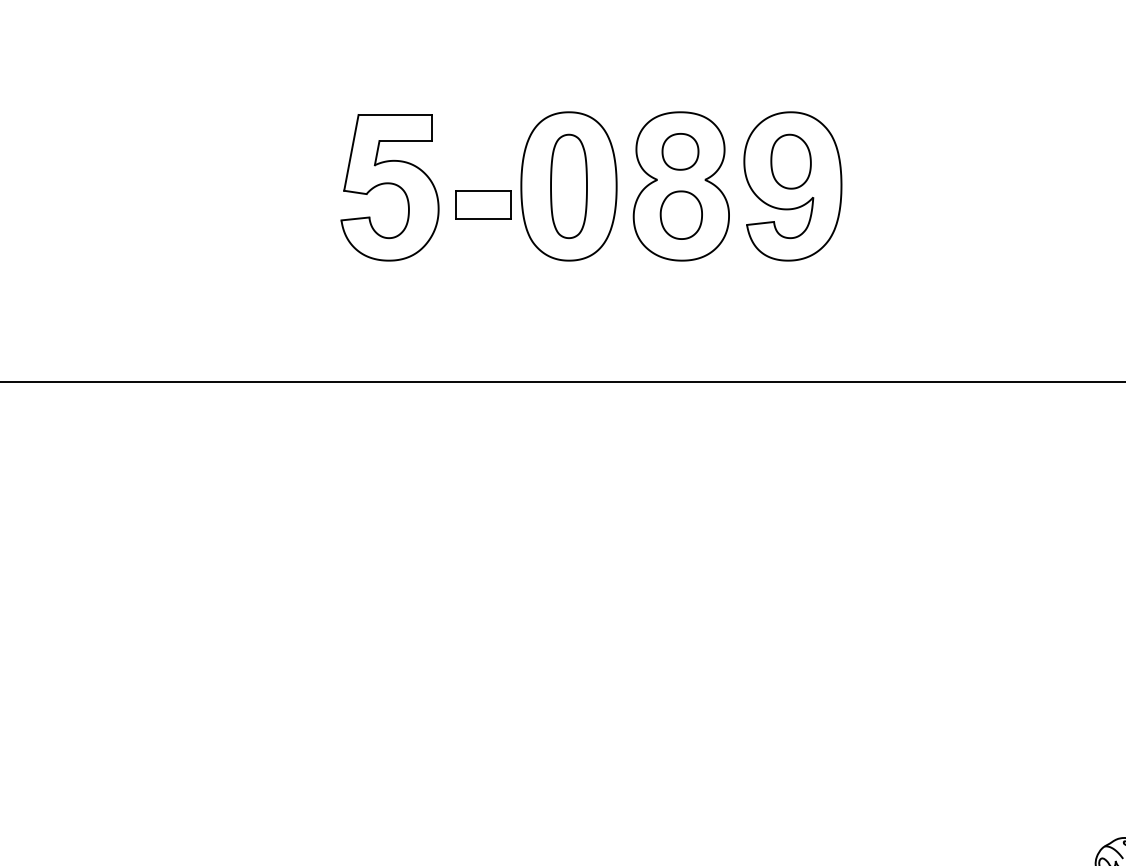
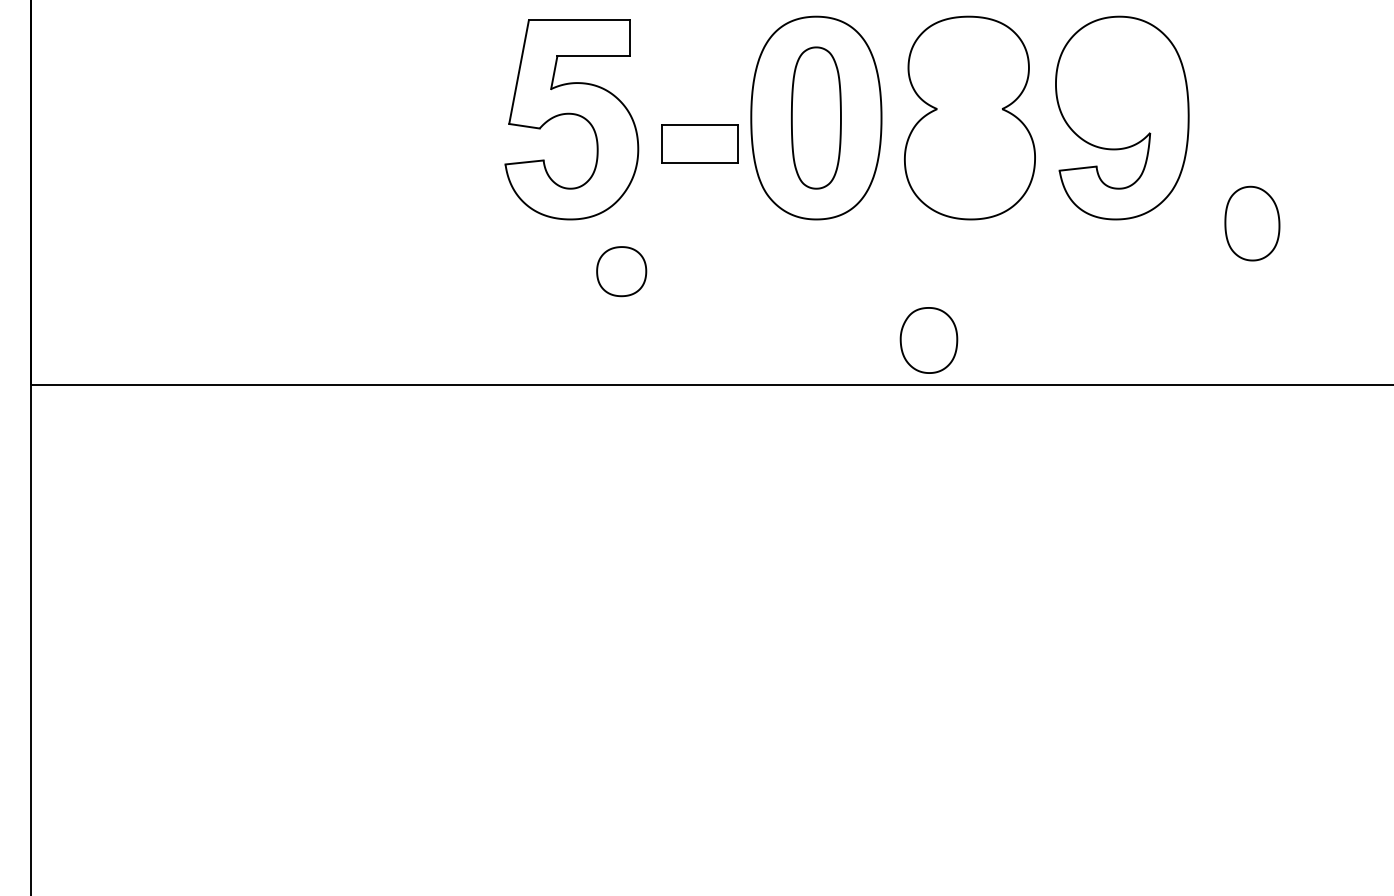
part: (680, 151) -> (621, 271), moved
part: (790, 161) -> (1251, 223), moved
part: (680, 214) -> (927, 339), moved

